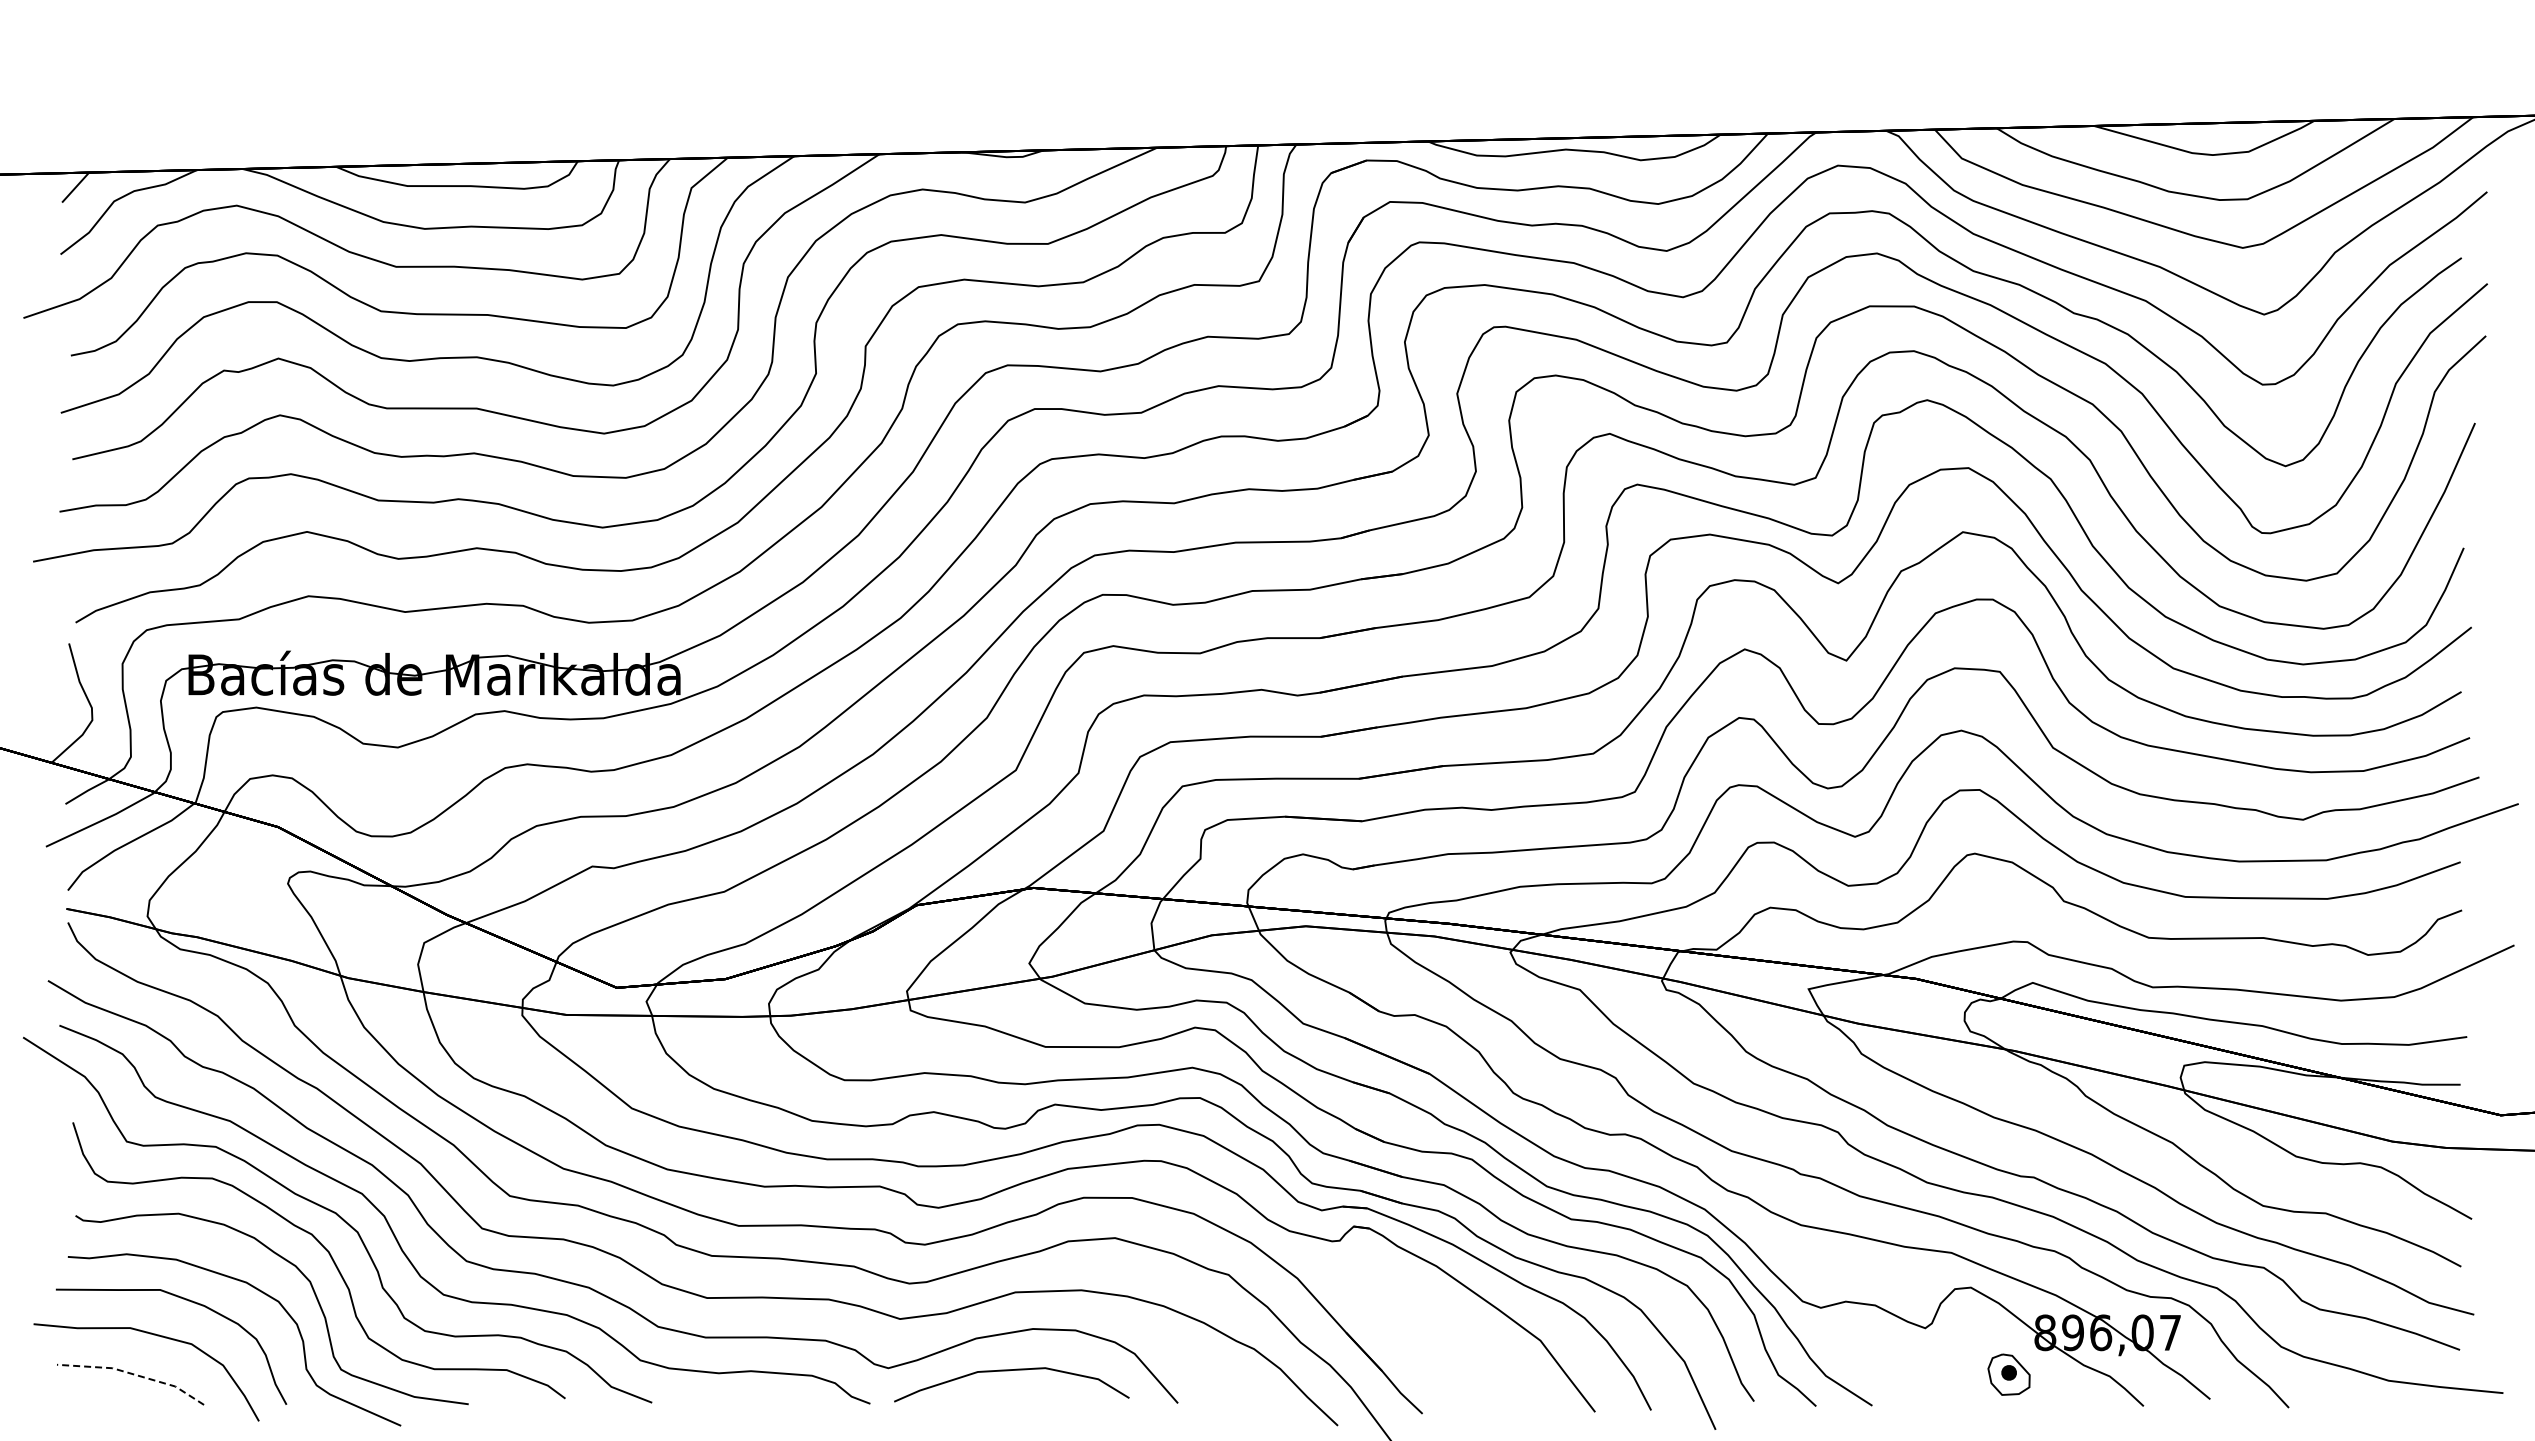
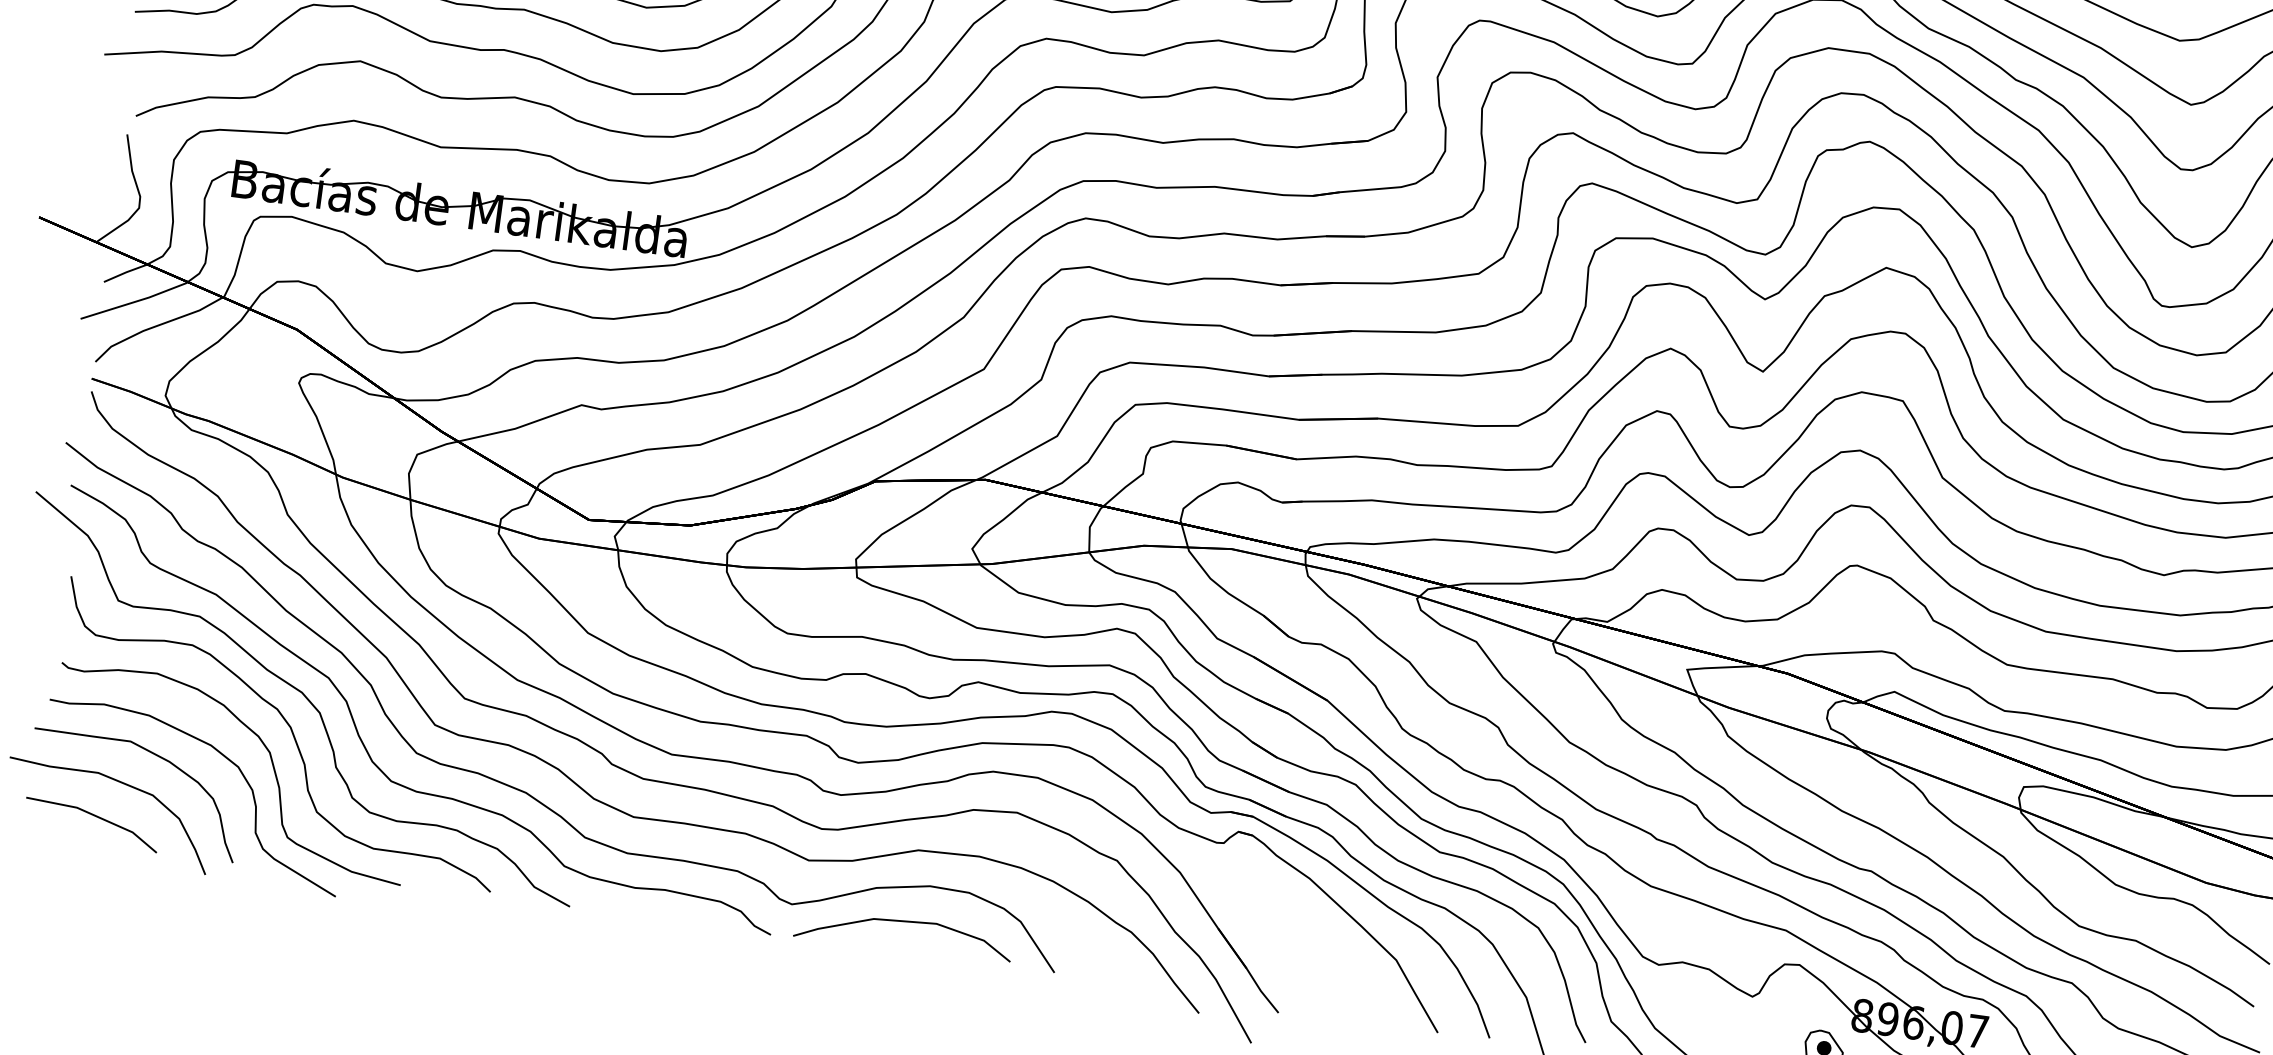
line: (133, 1374) -> (95, 816), dashed -> solid

